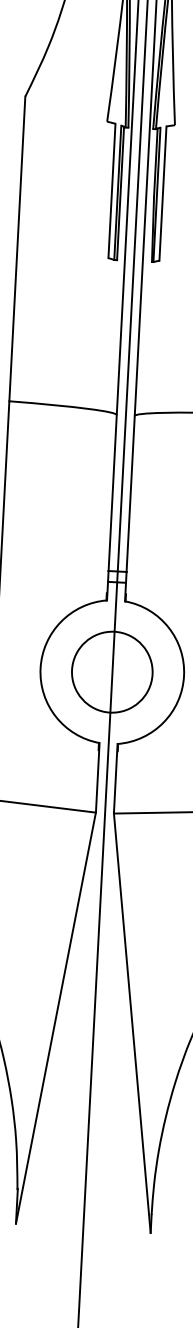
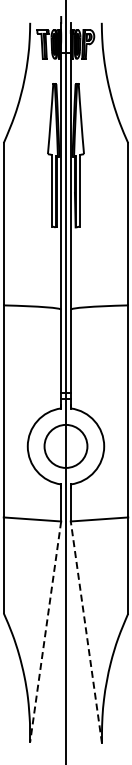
line: (55, 1019) -> (45, 632), solid -> dashed
line: (132, 1021) -> (86, 631), solid -> dashed

